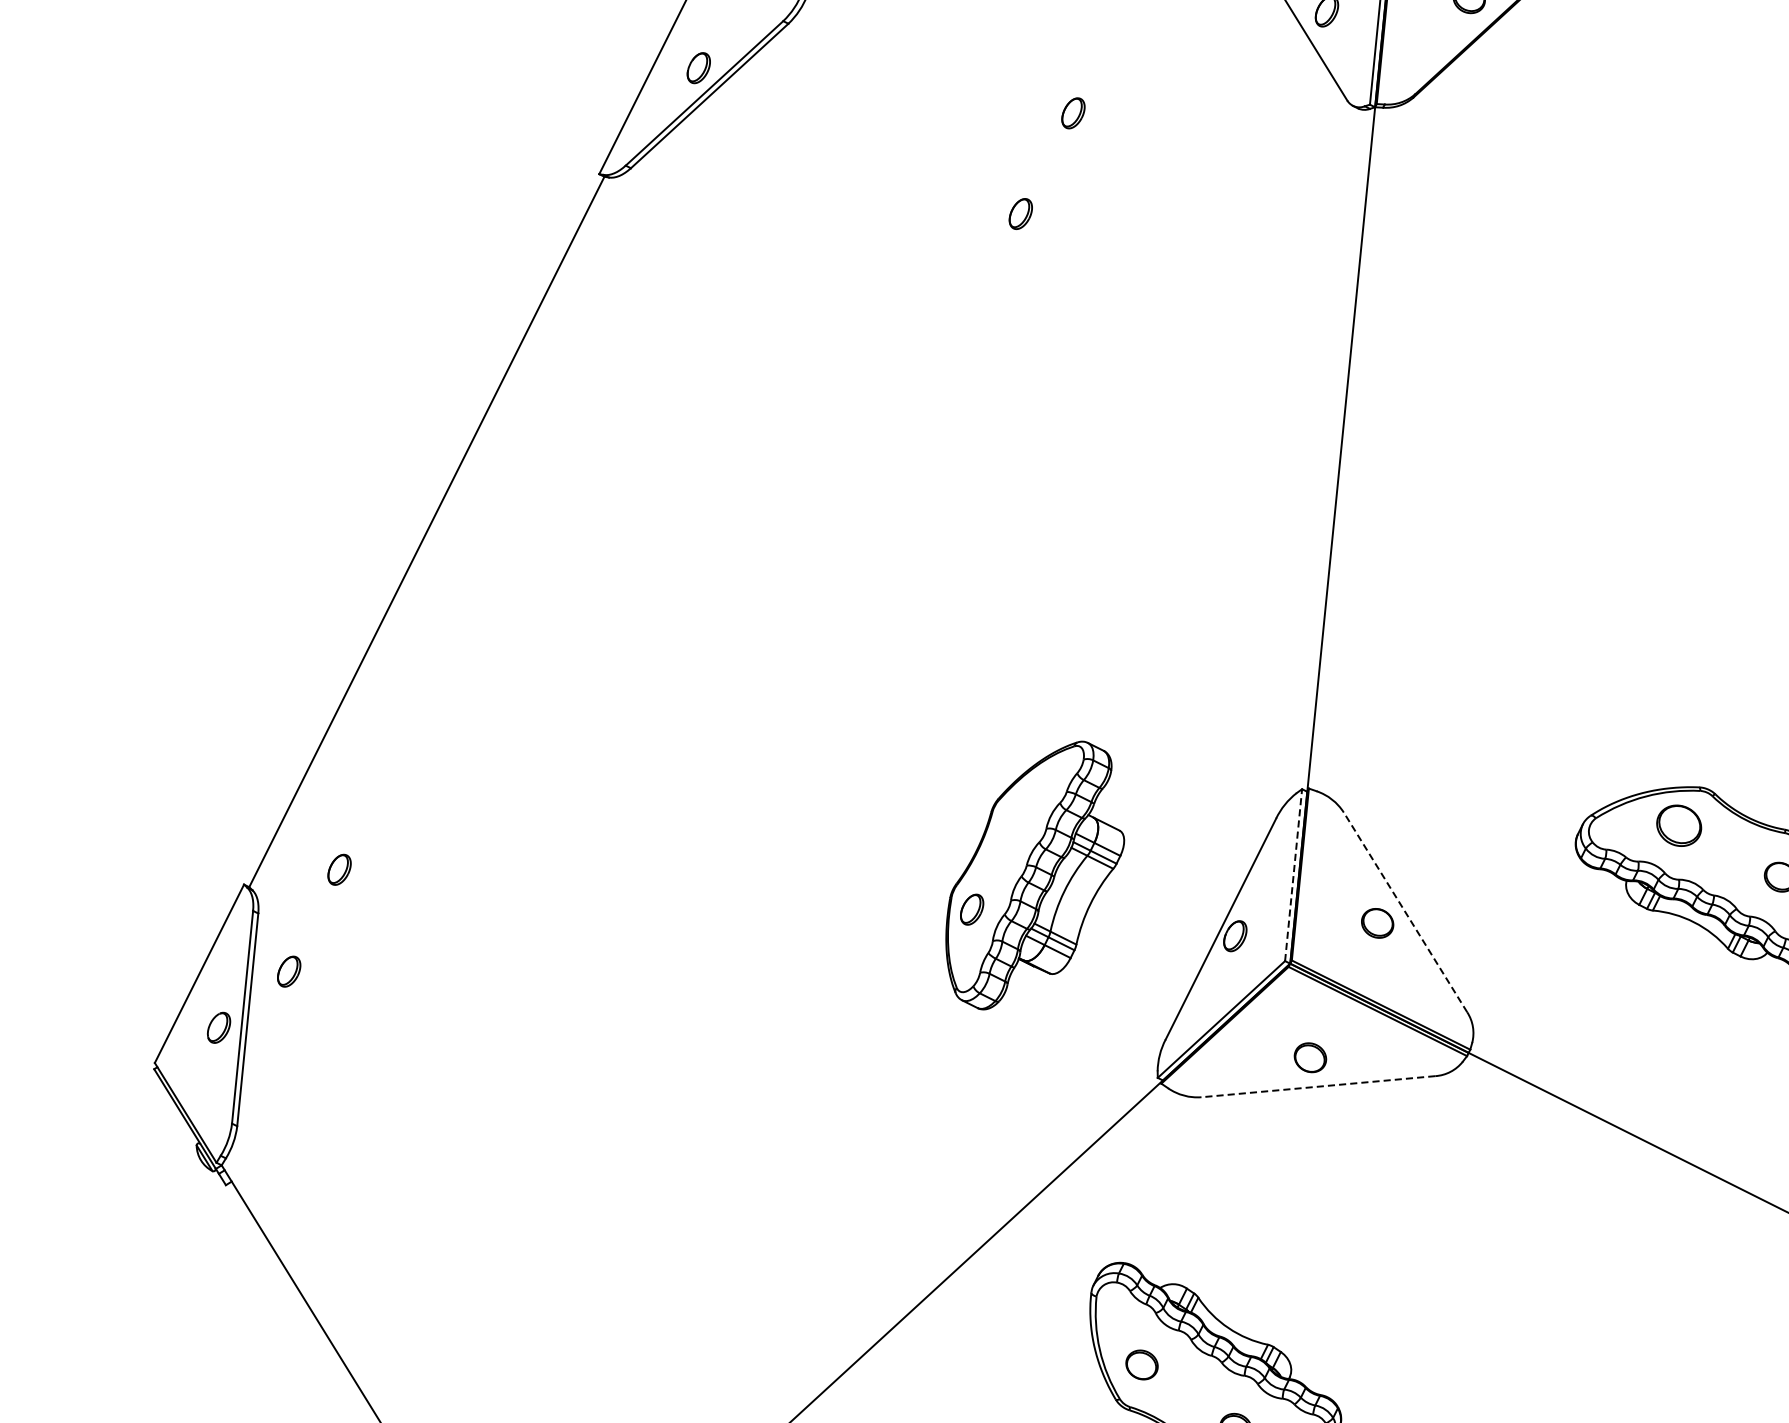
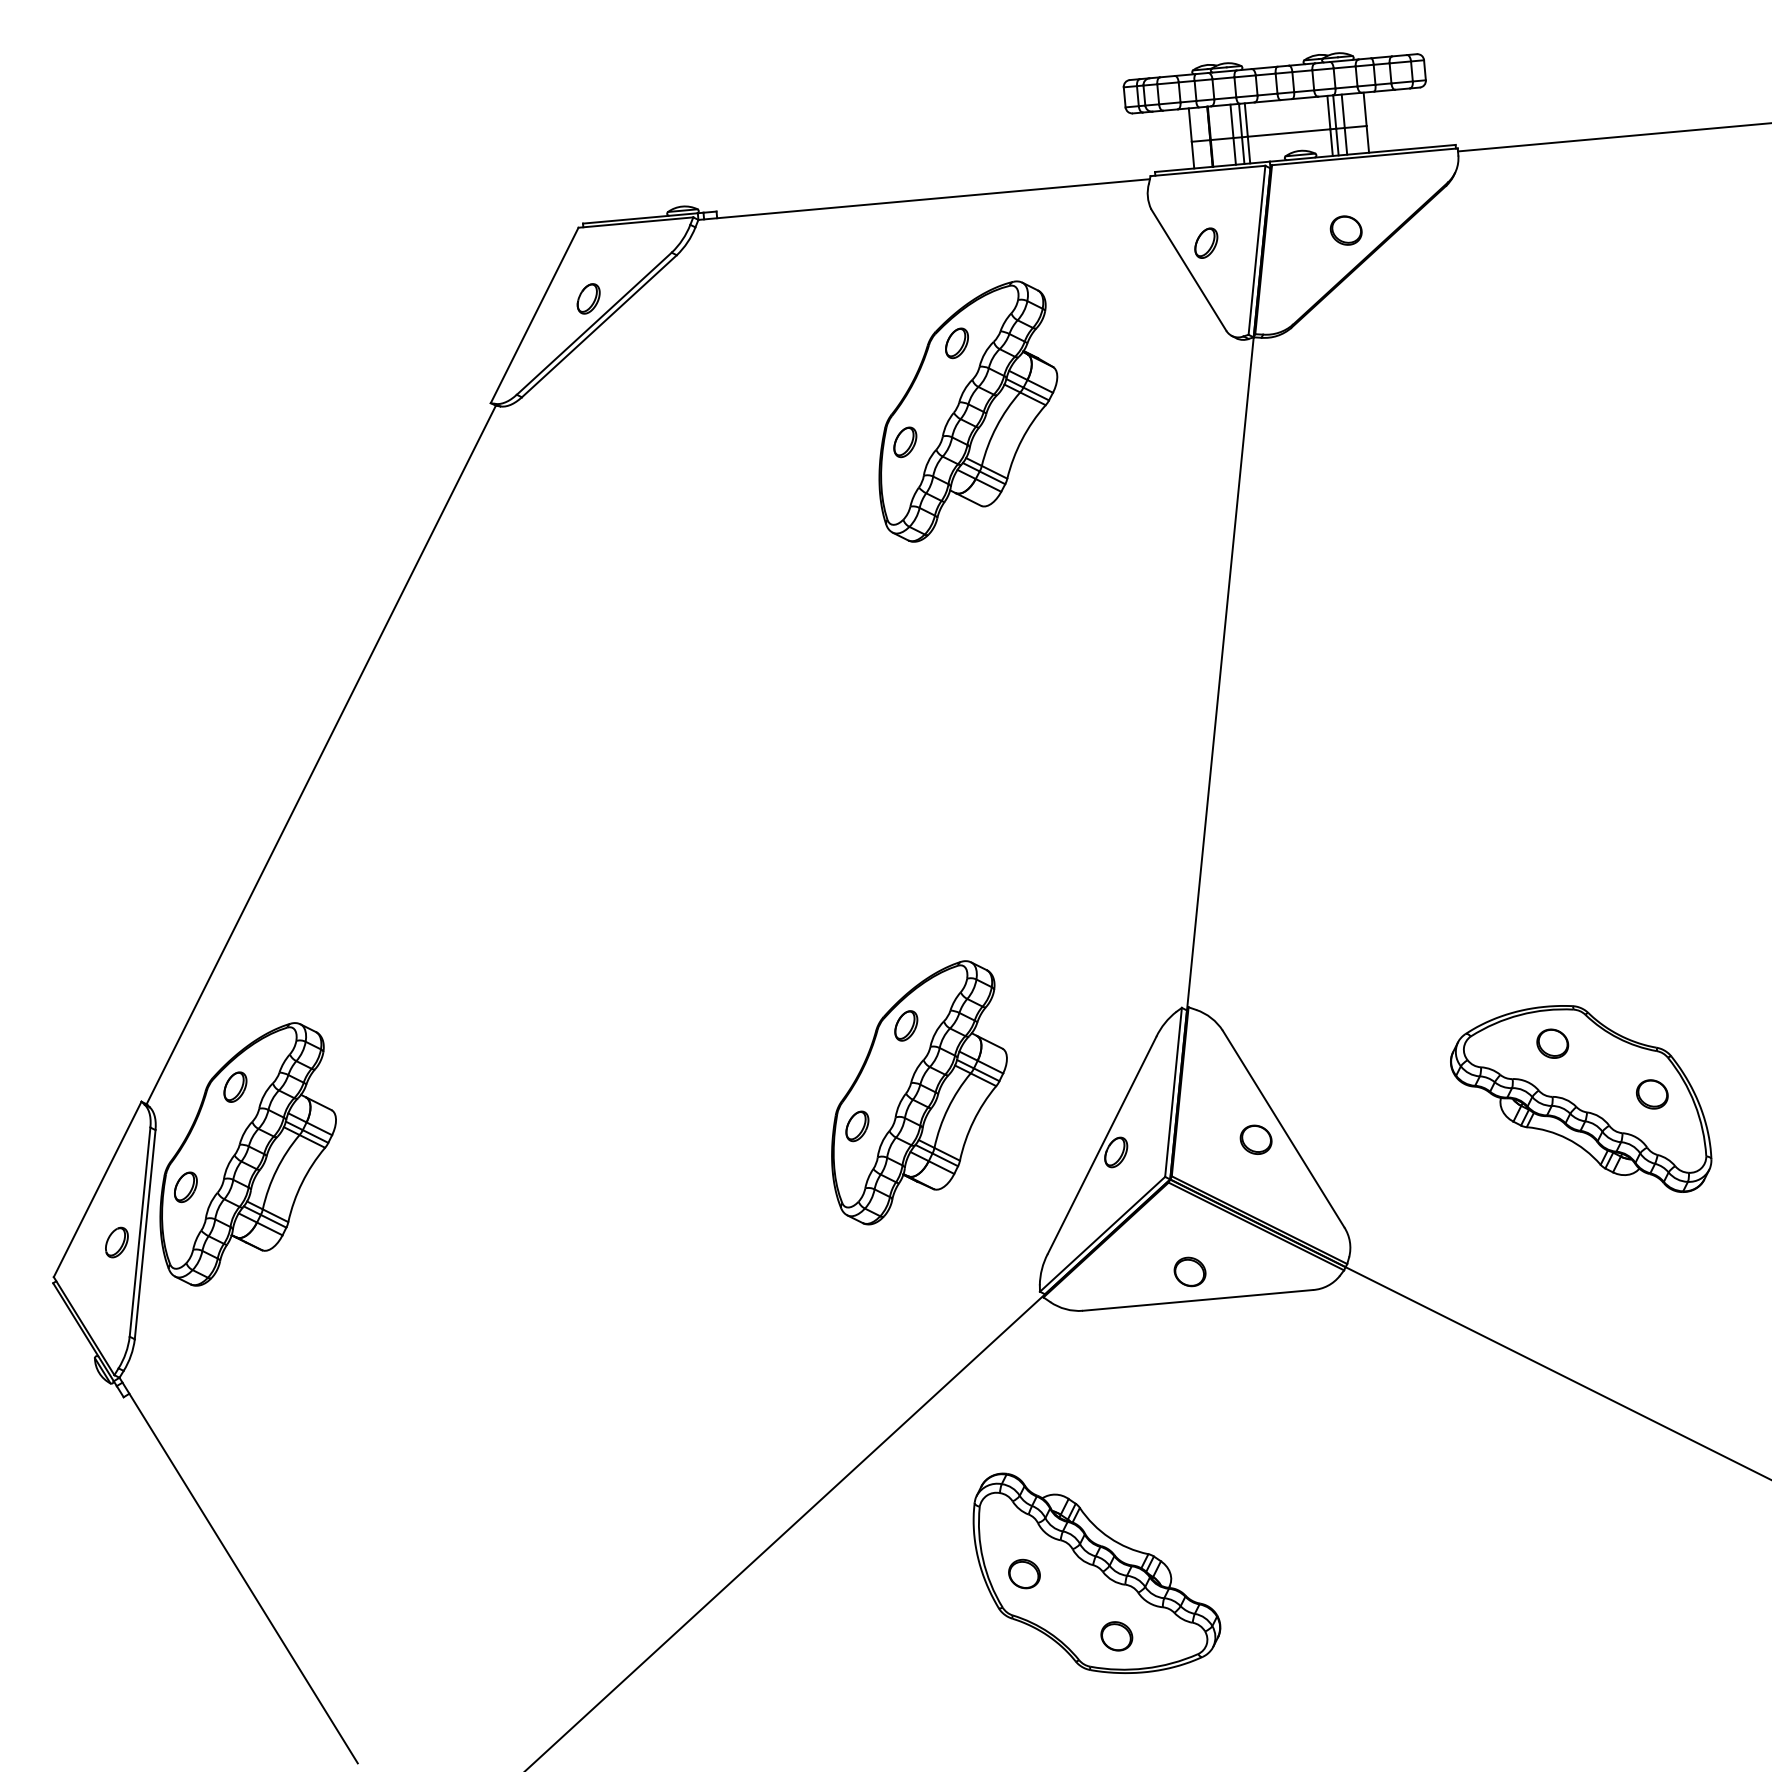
part: (1085, 182) -> (968, 411), added
part: (1022, 807) -> (906, 1025), added
part: (1679, 825) -> (1552, 1043), size x0.71
line: (1293, 875) -> (1173, 1092), dashed -> solid
line: (1405, 911) -> (1283, 1128), dashed -> solid
part: (351, 938) -> (247, 1154), added
line: (1317, 1086) -> (1197, 1300), dashed -> solid

